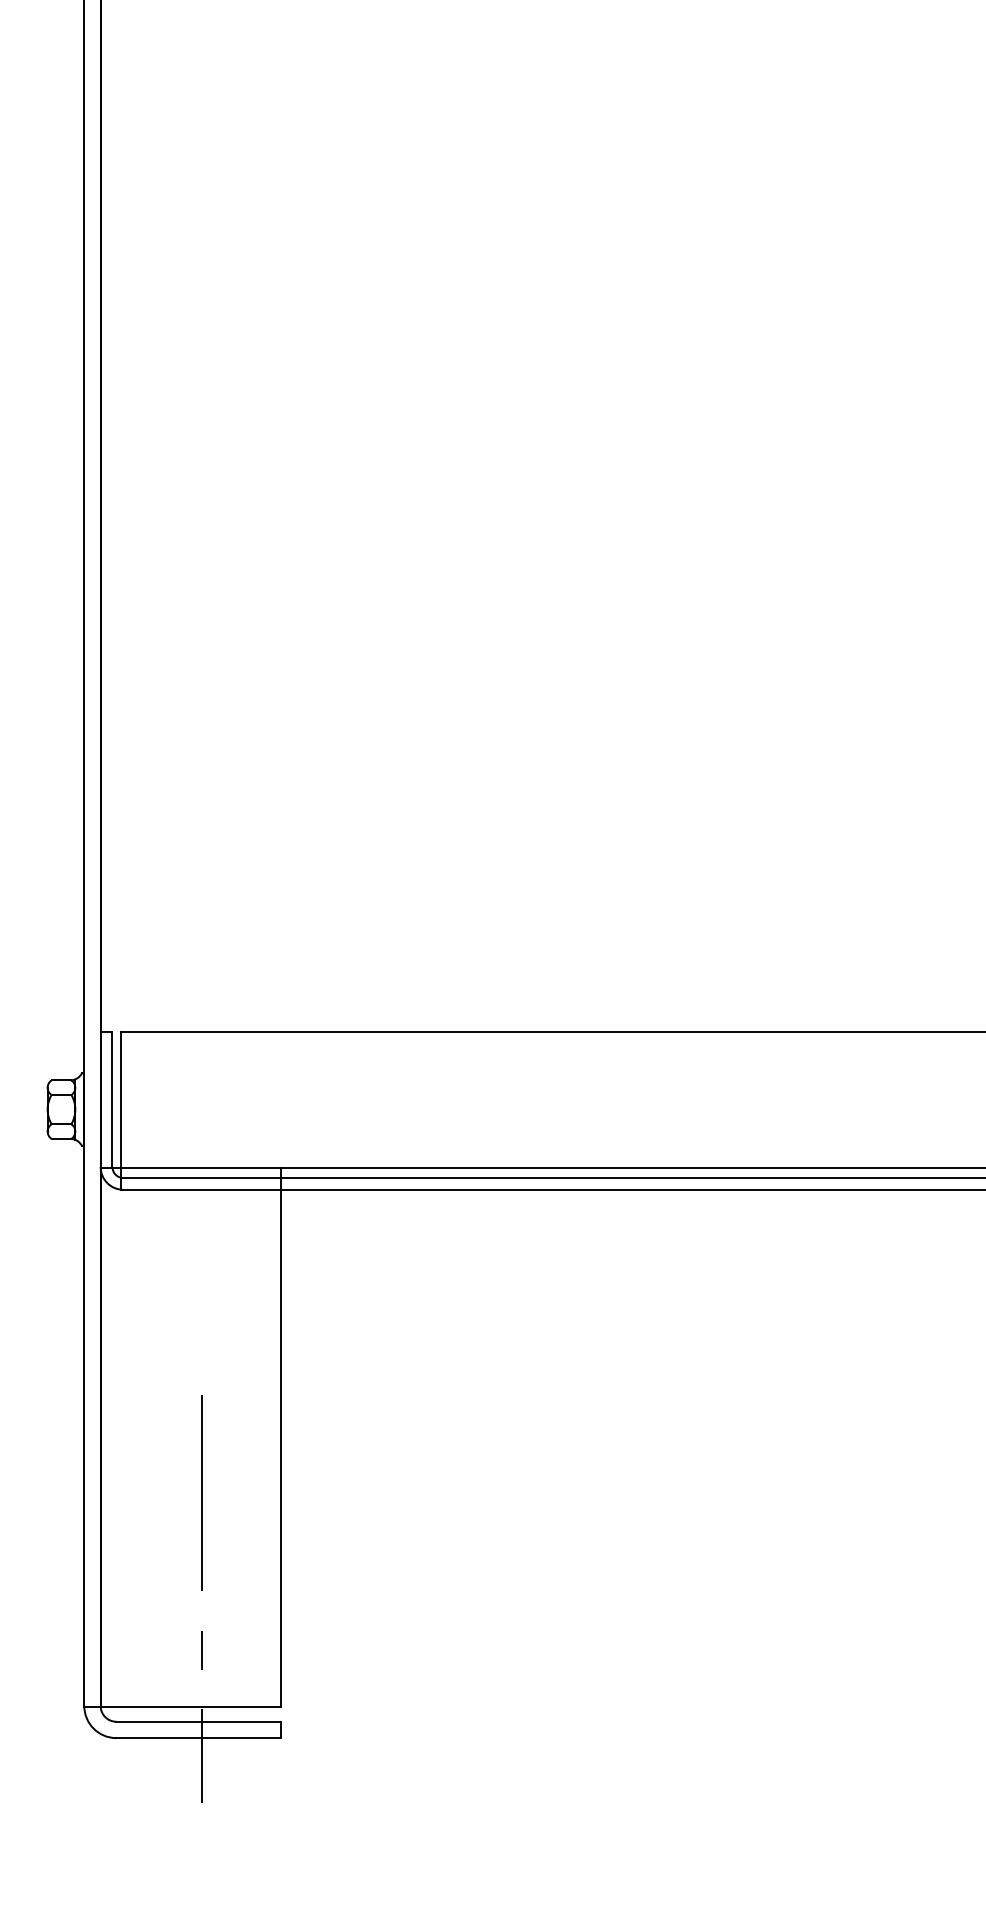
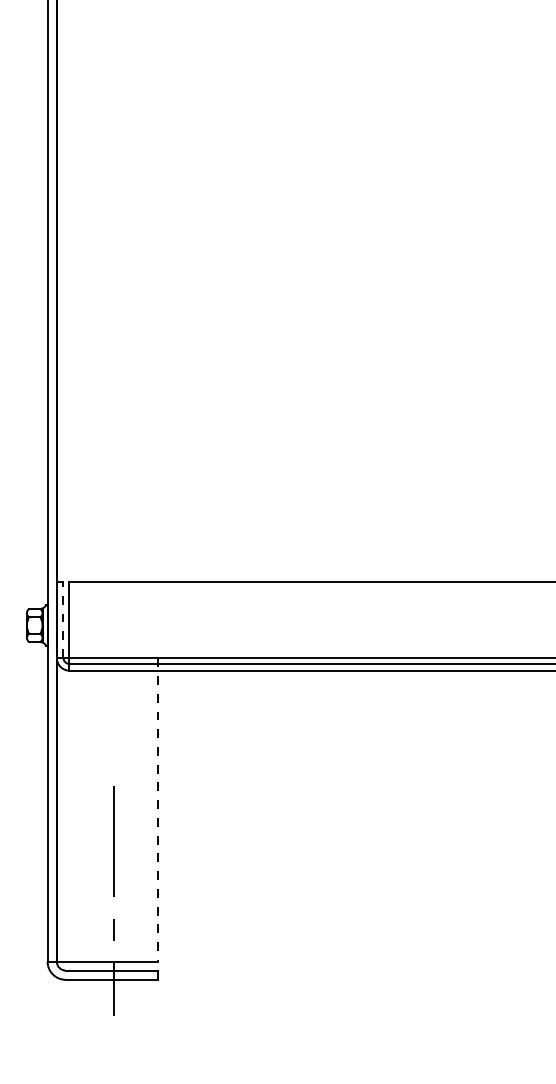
line: (112, 1098) -> (63, 619), solid -> dashed
line: (281, 1437) -> (158, 810), solid -> dashed

